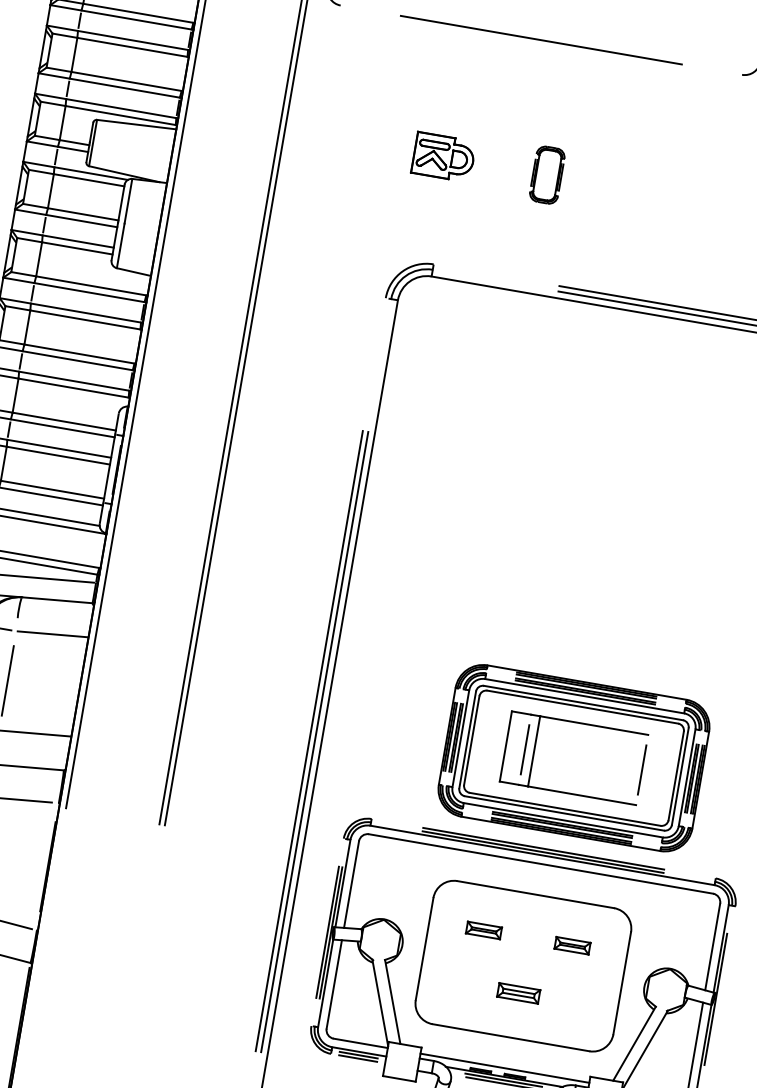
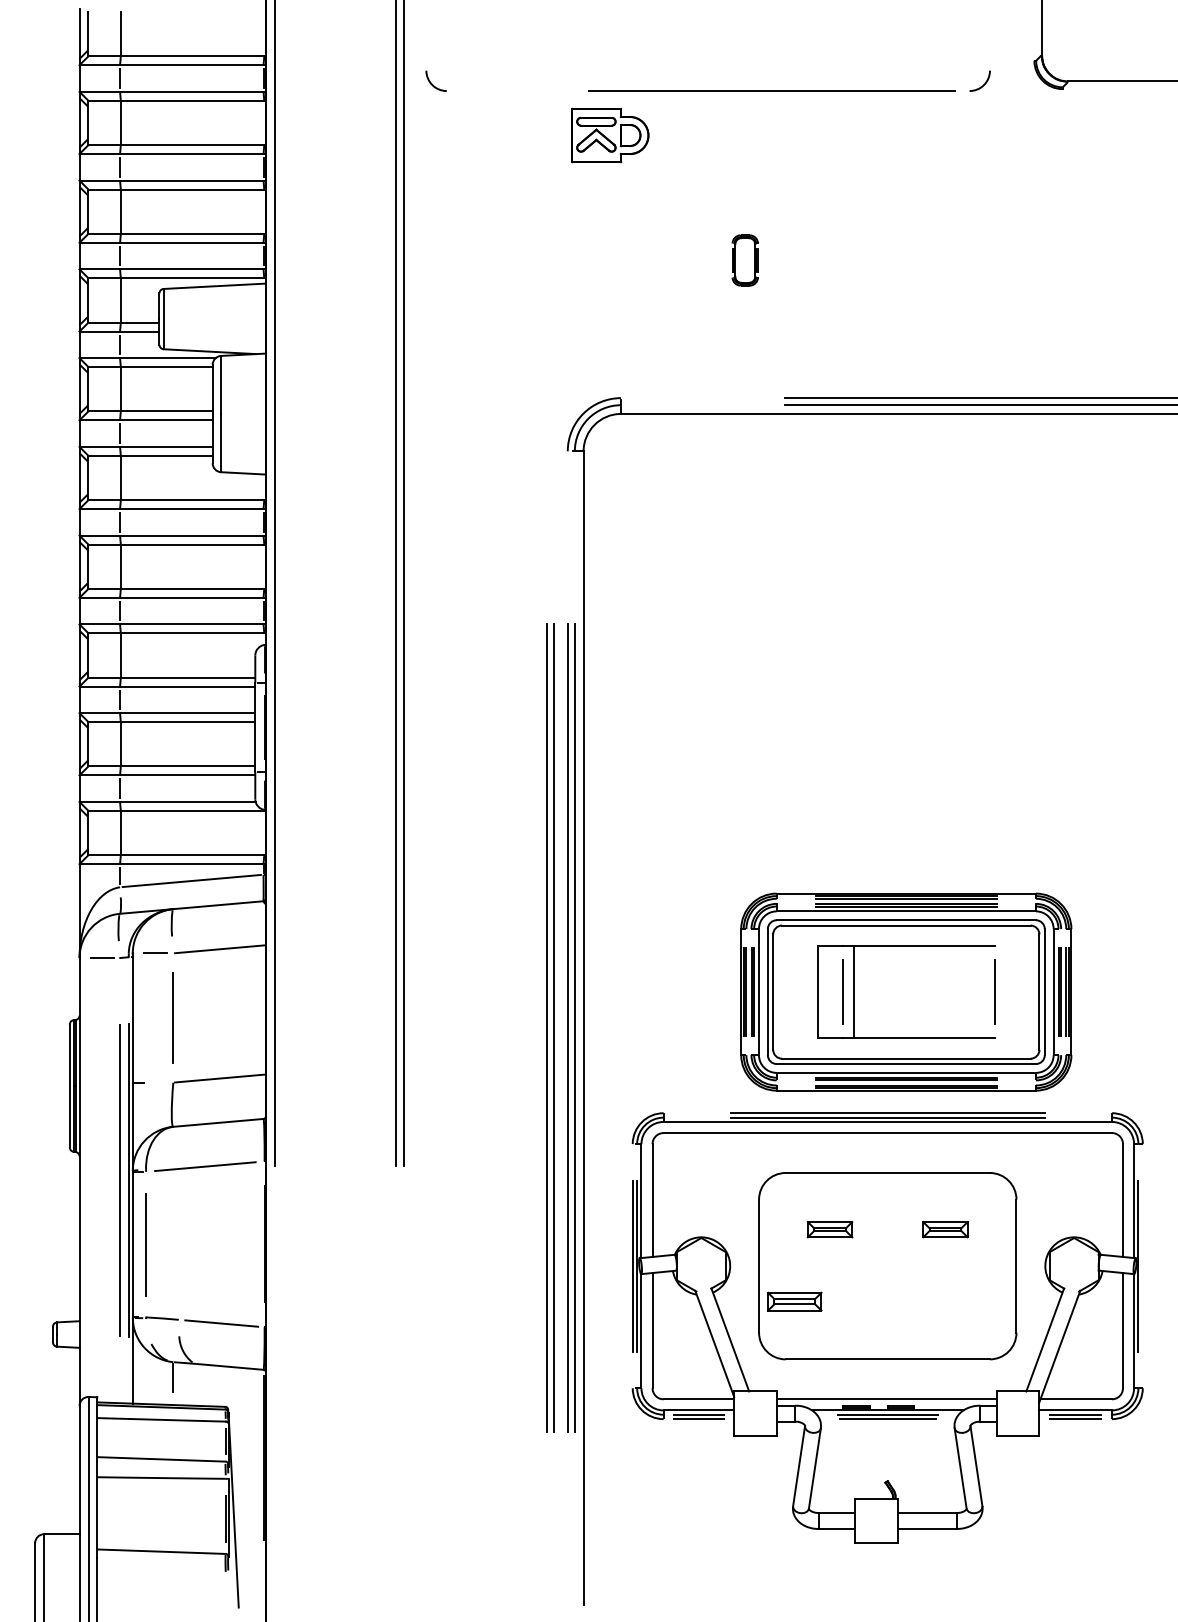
line: (540, 39) -> (771, 90), moved
part: (443, 157) -> (610, 135), moved
part: (547, 175) -> (745, 260), size x0.7
part: (296, 738) -> (550, 1027), added
part: (518, 993) -> (794, 1301), moved

